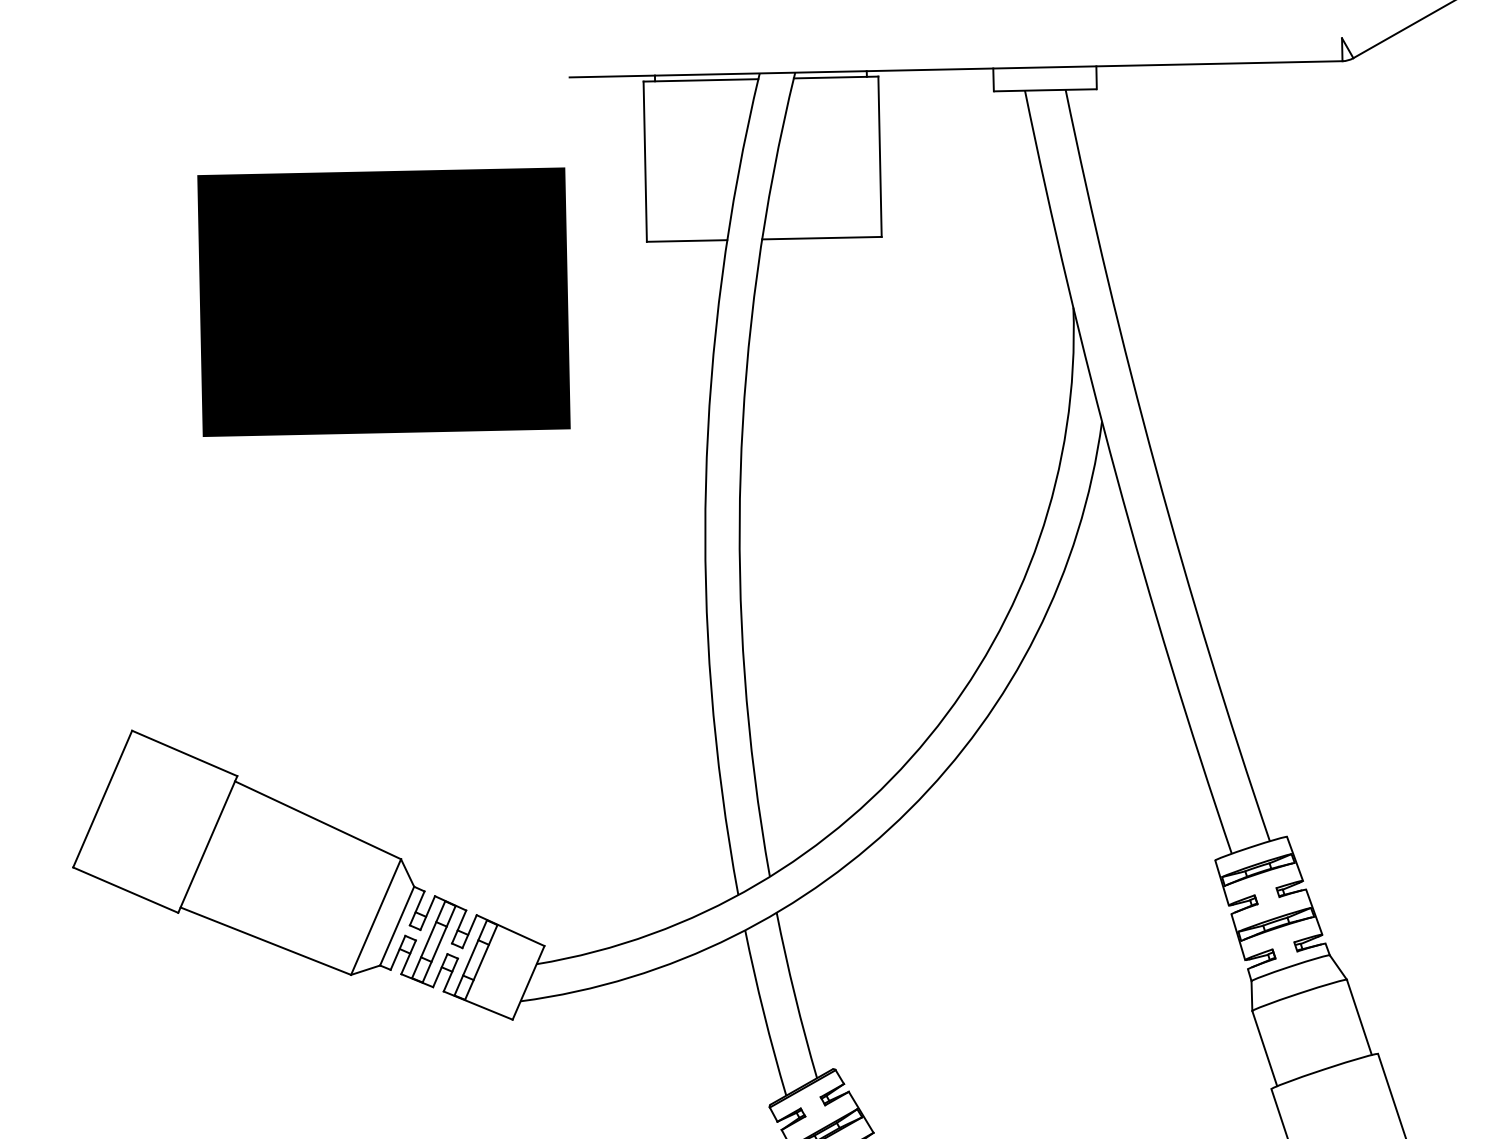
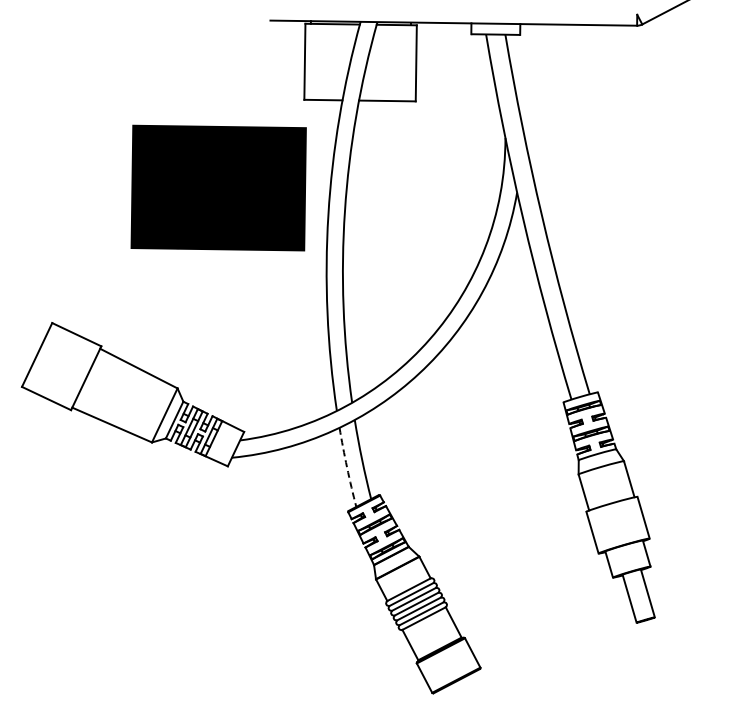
part: (383, 300) -> (218, 187), moved
line: (764, 1013) -> (347, 467), solid -> dashed

